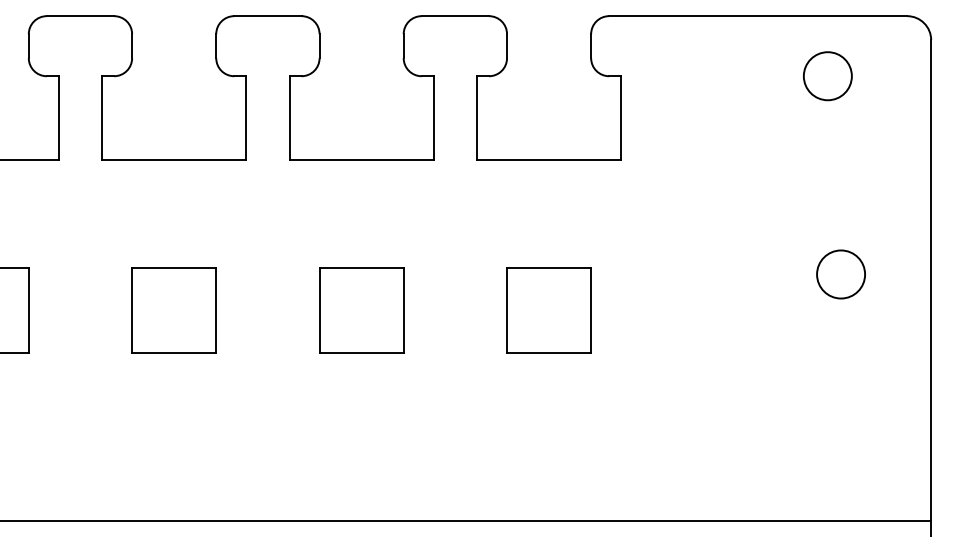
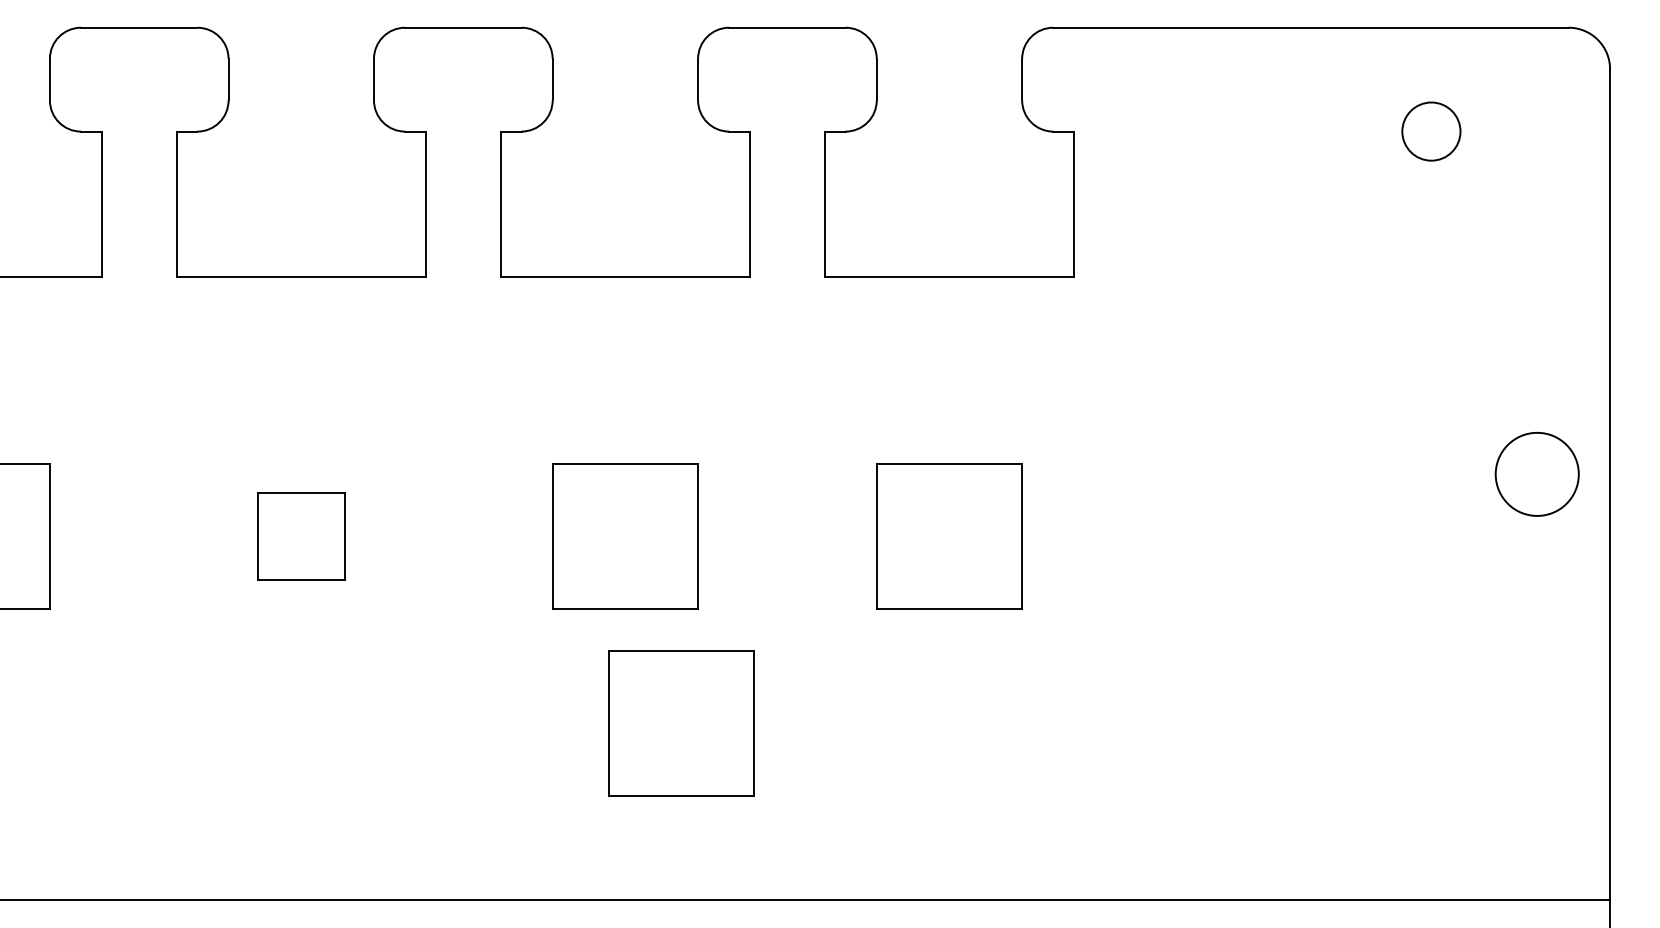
circle: (827, 76) -> (1430, 132), size x0.7
circle: (840, 274) -> (1536, 474), moved
part: (173, 310) -> (300, 536), size x0.6
part: (393, 418) -> (680, 723), added

